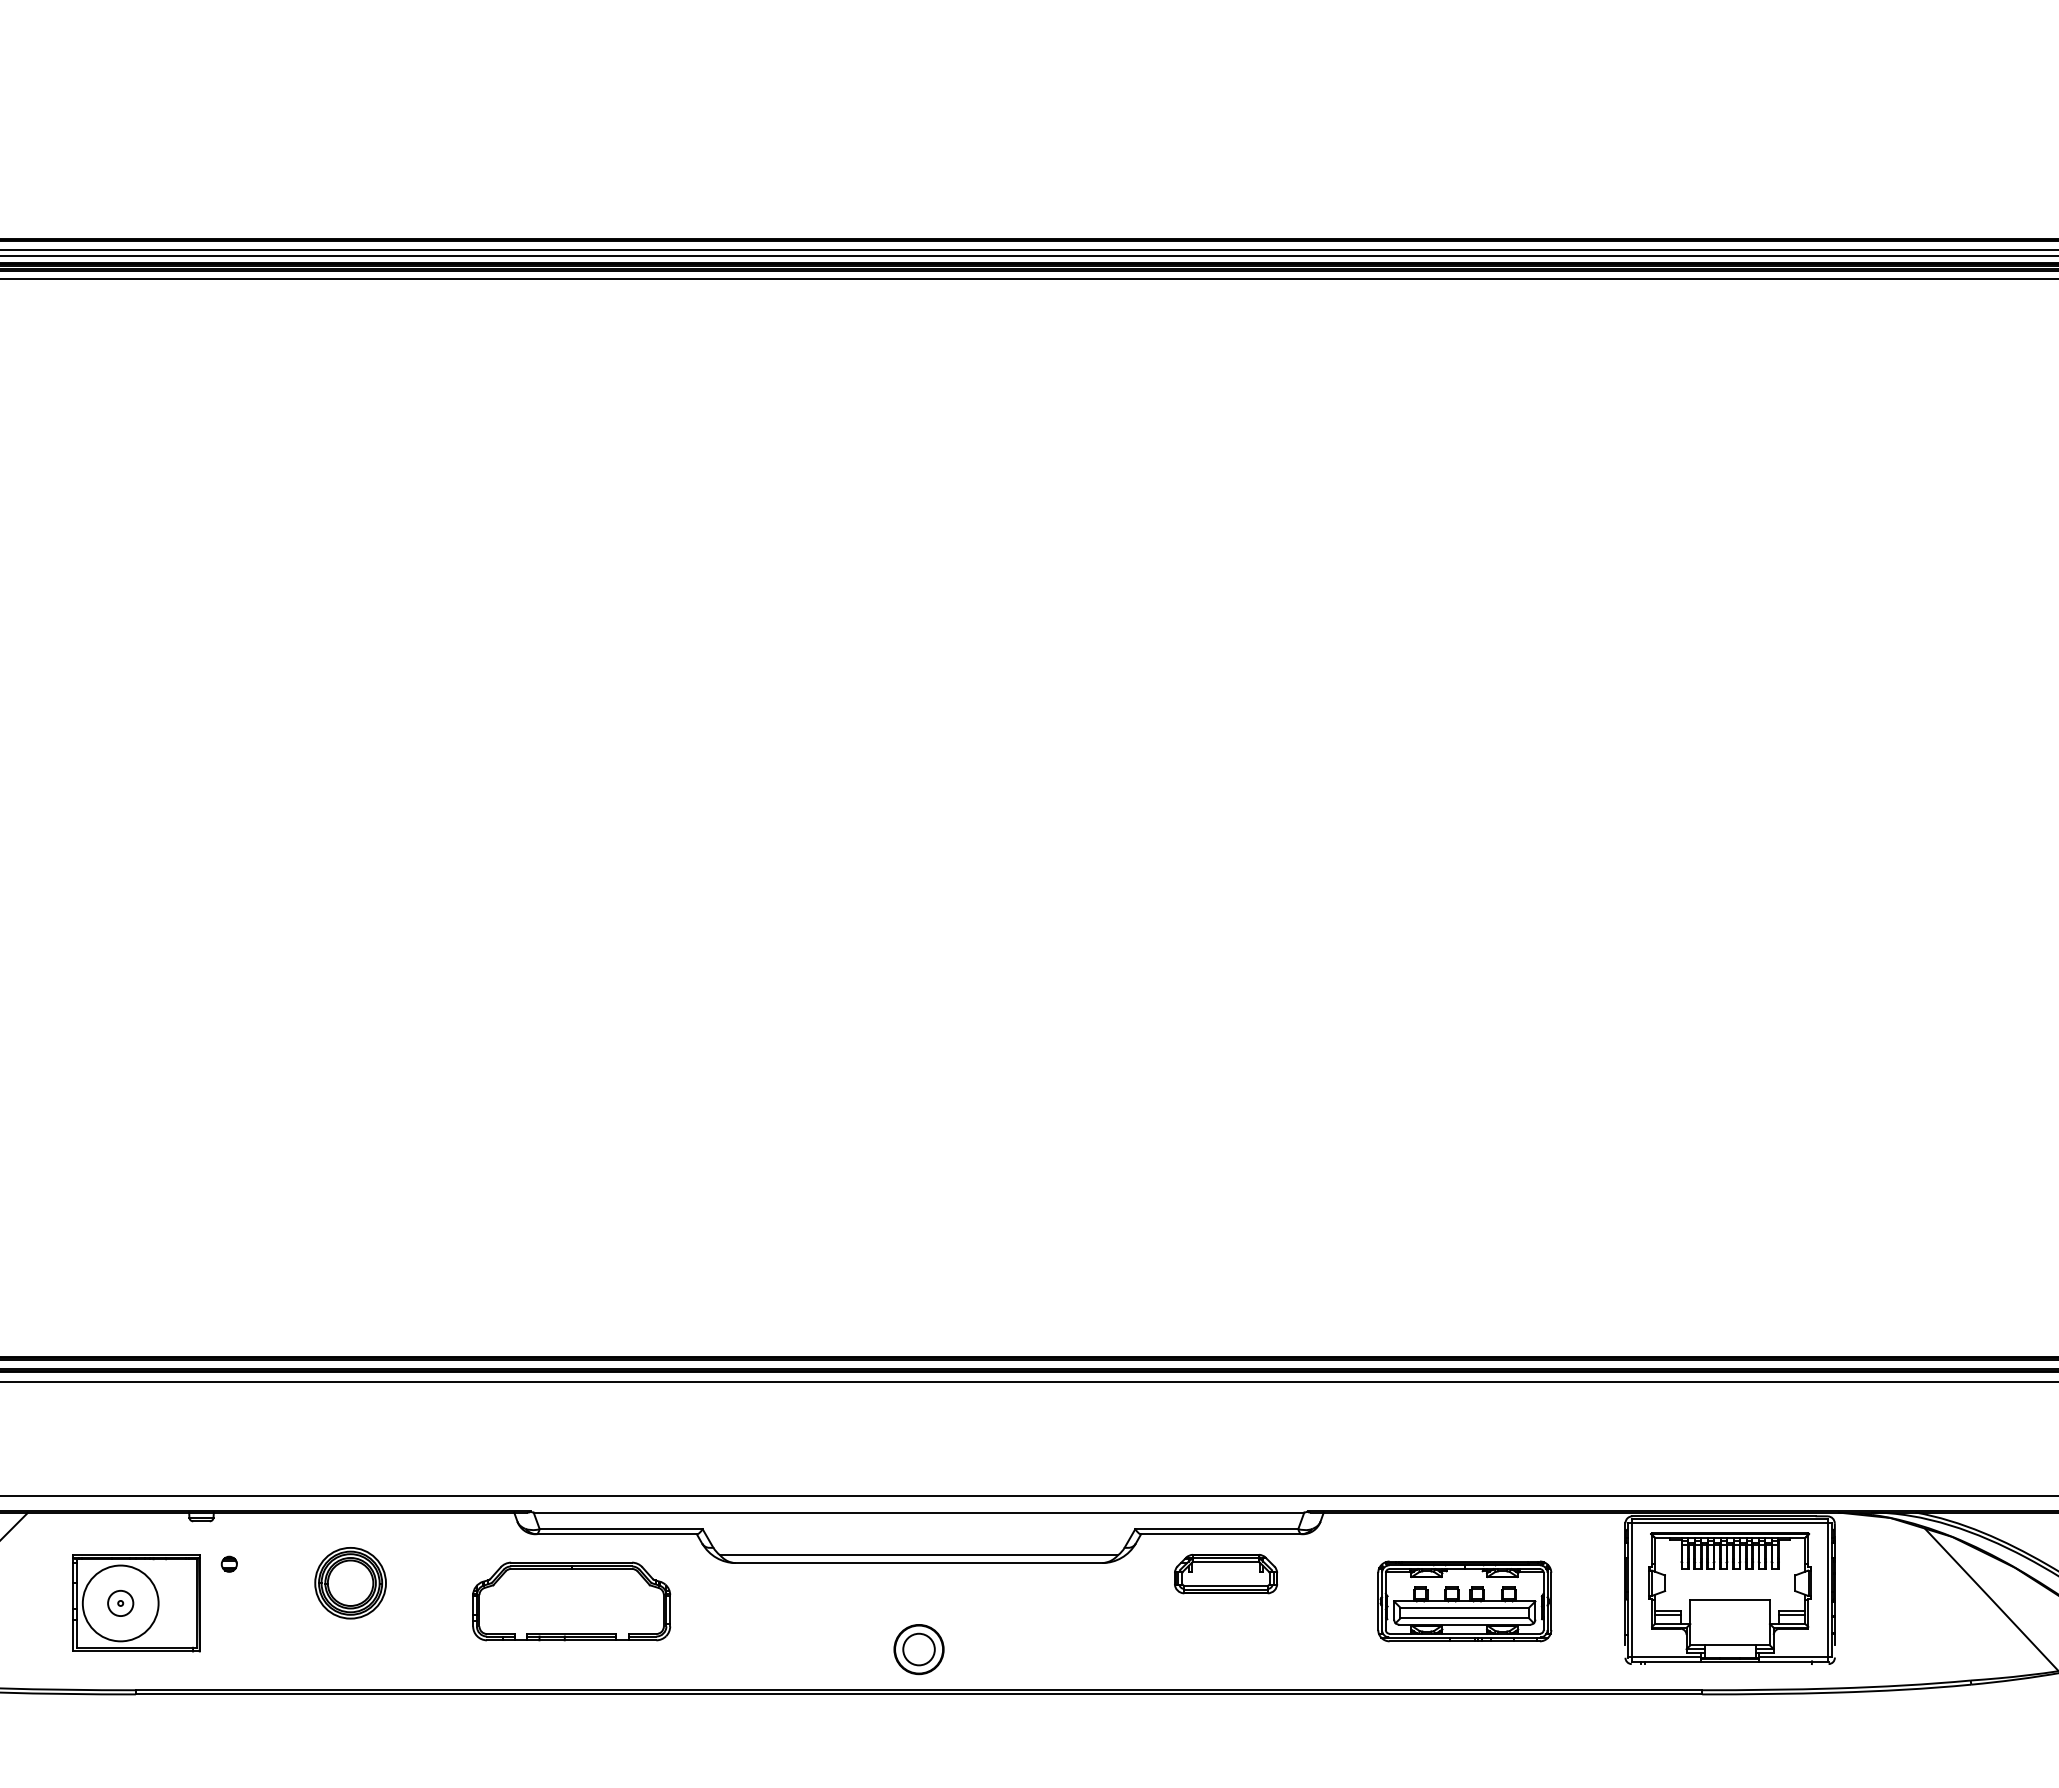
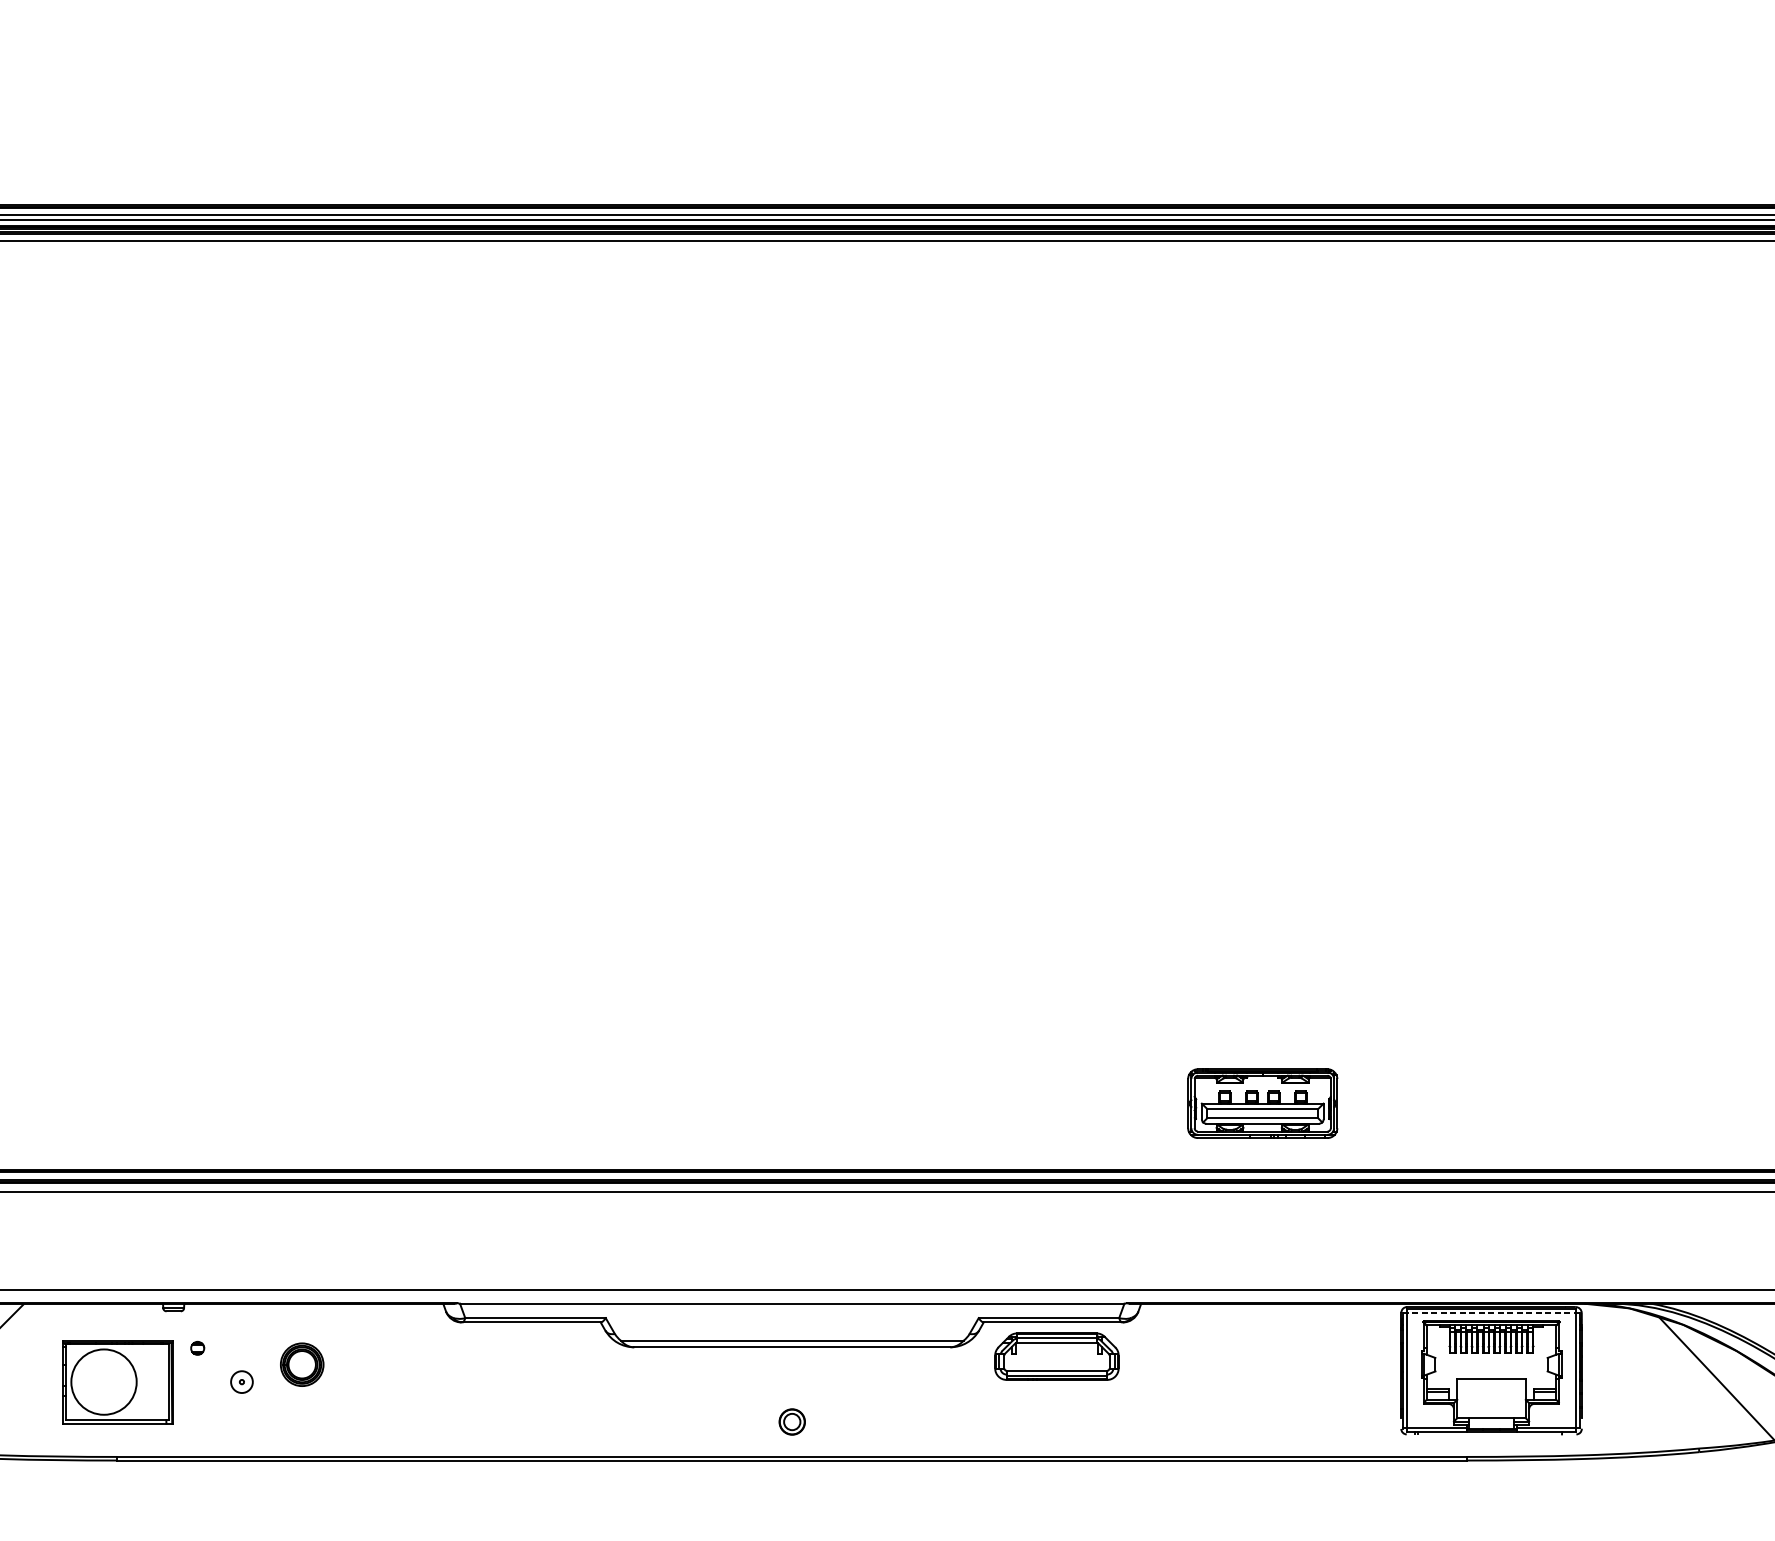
line: (1729, 1523) -> (1490, 1313), solid -> dashed
part: (1225, 1574) -> (1056, 1357), size x1.4
part: (350, 1583) -> (302, 1364), size x0.7
part: (571, 1601) -> (492, 1380), removed
part: (1464, 1601) -> (1262, 1103), moved
part: (120, 1602) -> (241, 1381), moved
part: (918, 1649) -> (791, 1421), size x0.6

